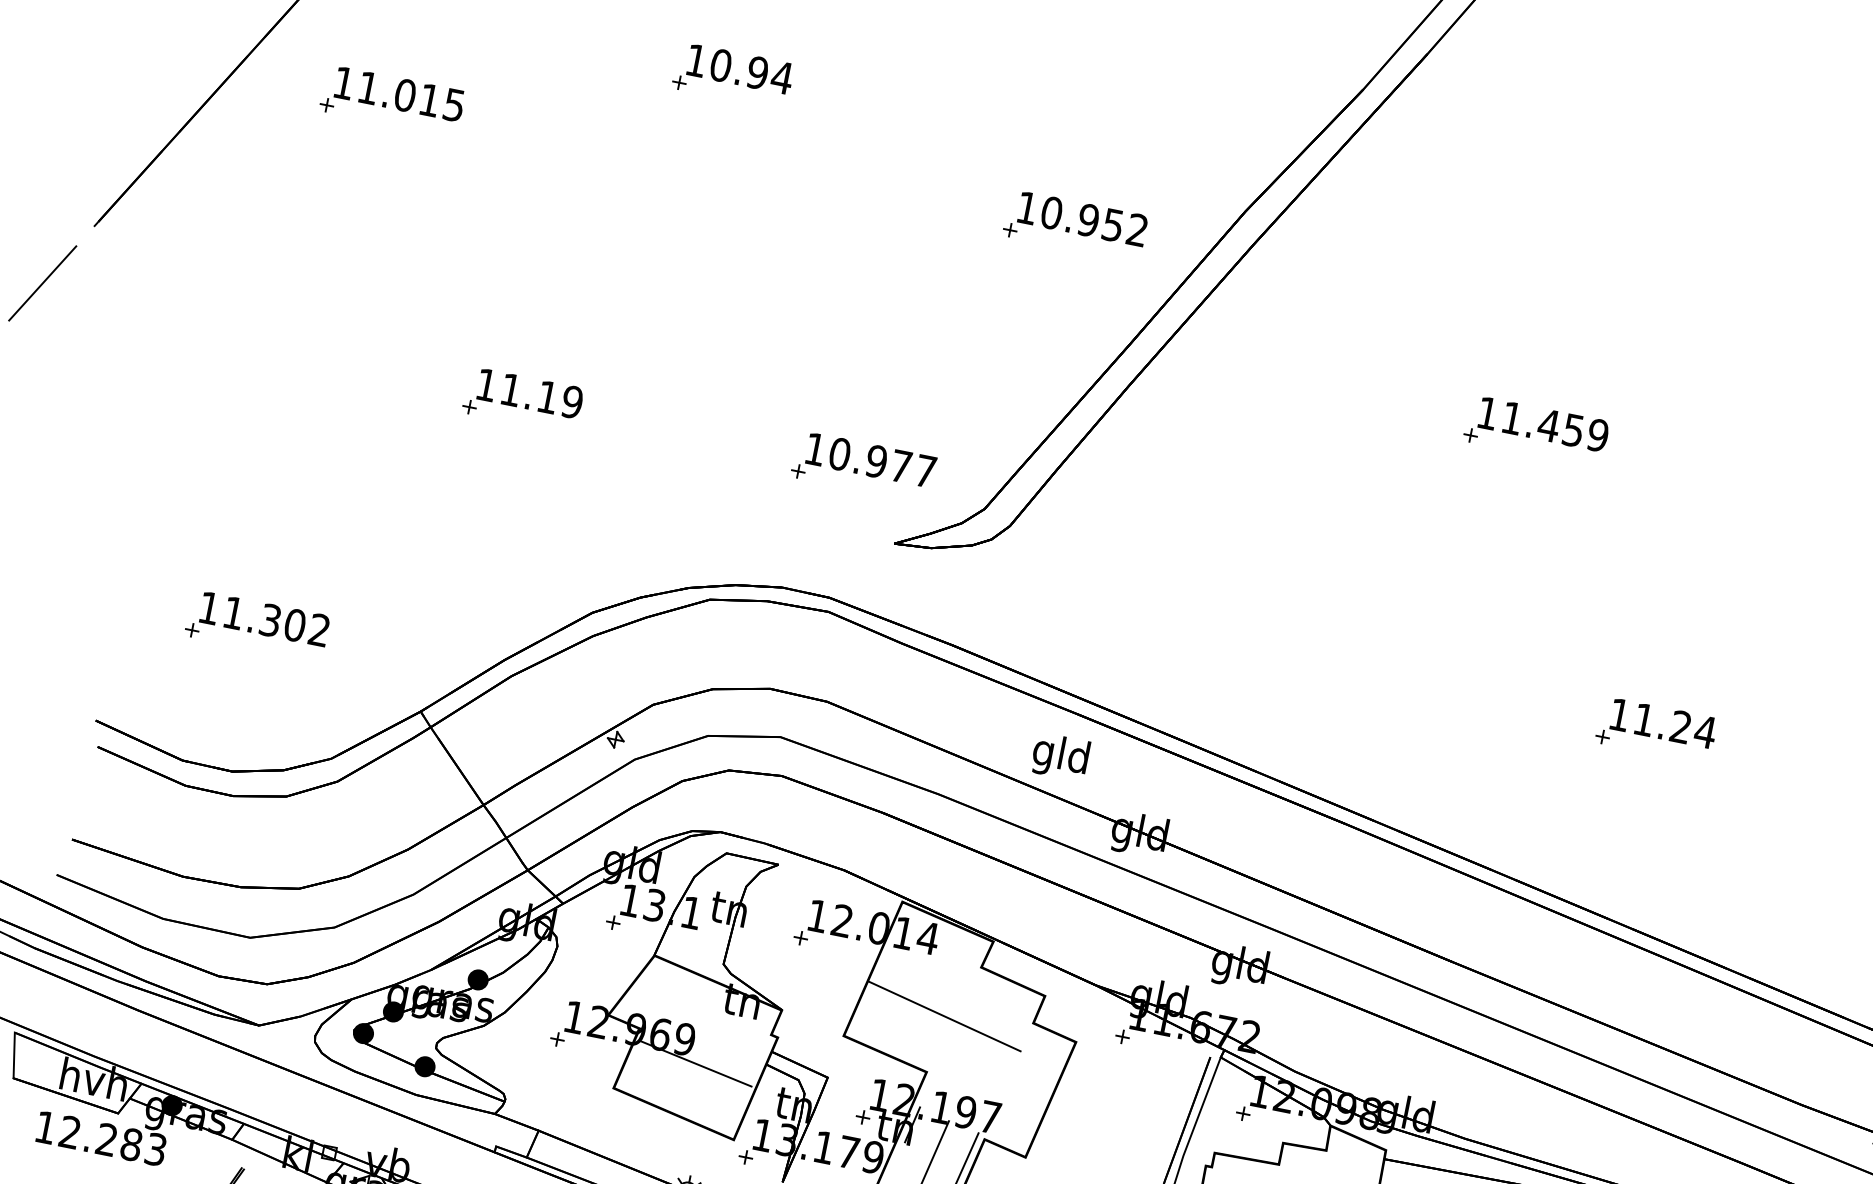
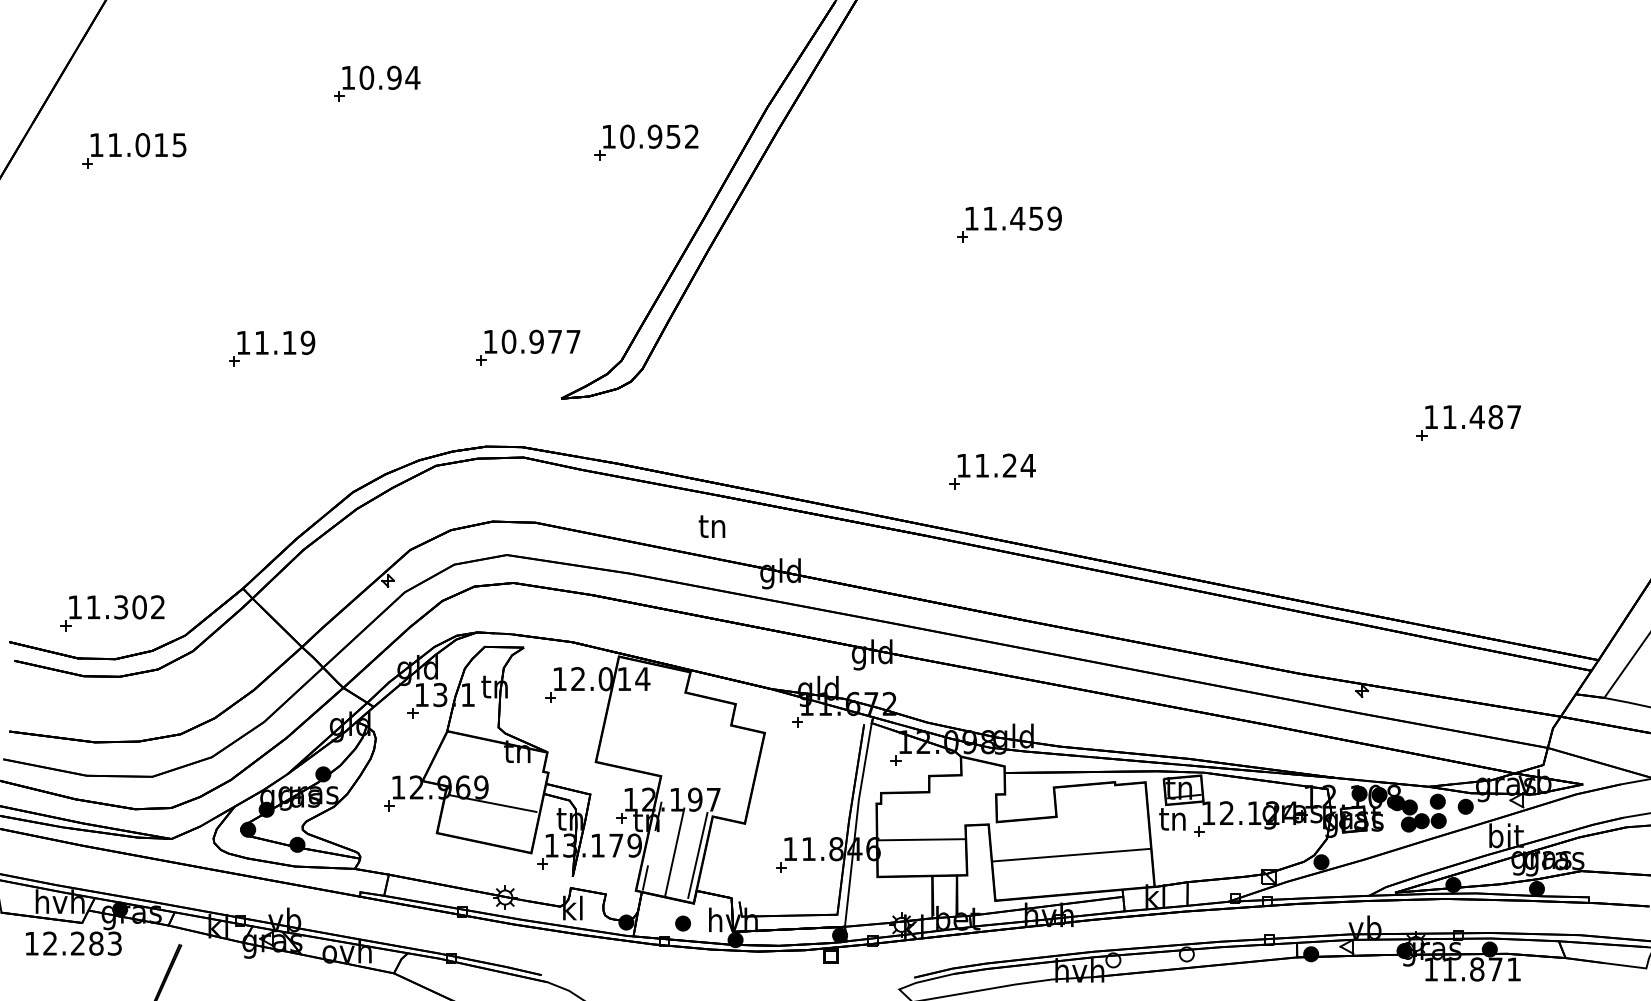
part: (257, 626) -> (112, 613), moved
part: (1656, 730) -> (992, 471), moved
text: (1060, 756) -> (712, 528), gld -> tn
line: (945, 1016) -> (666, 733), removed

